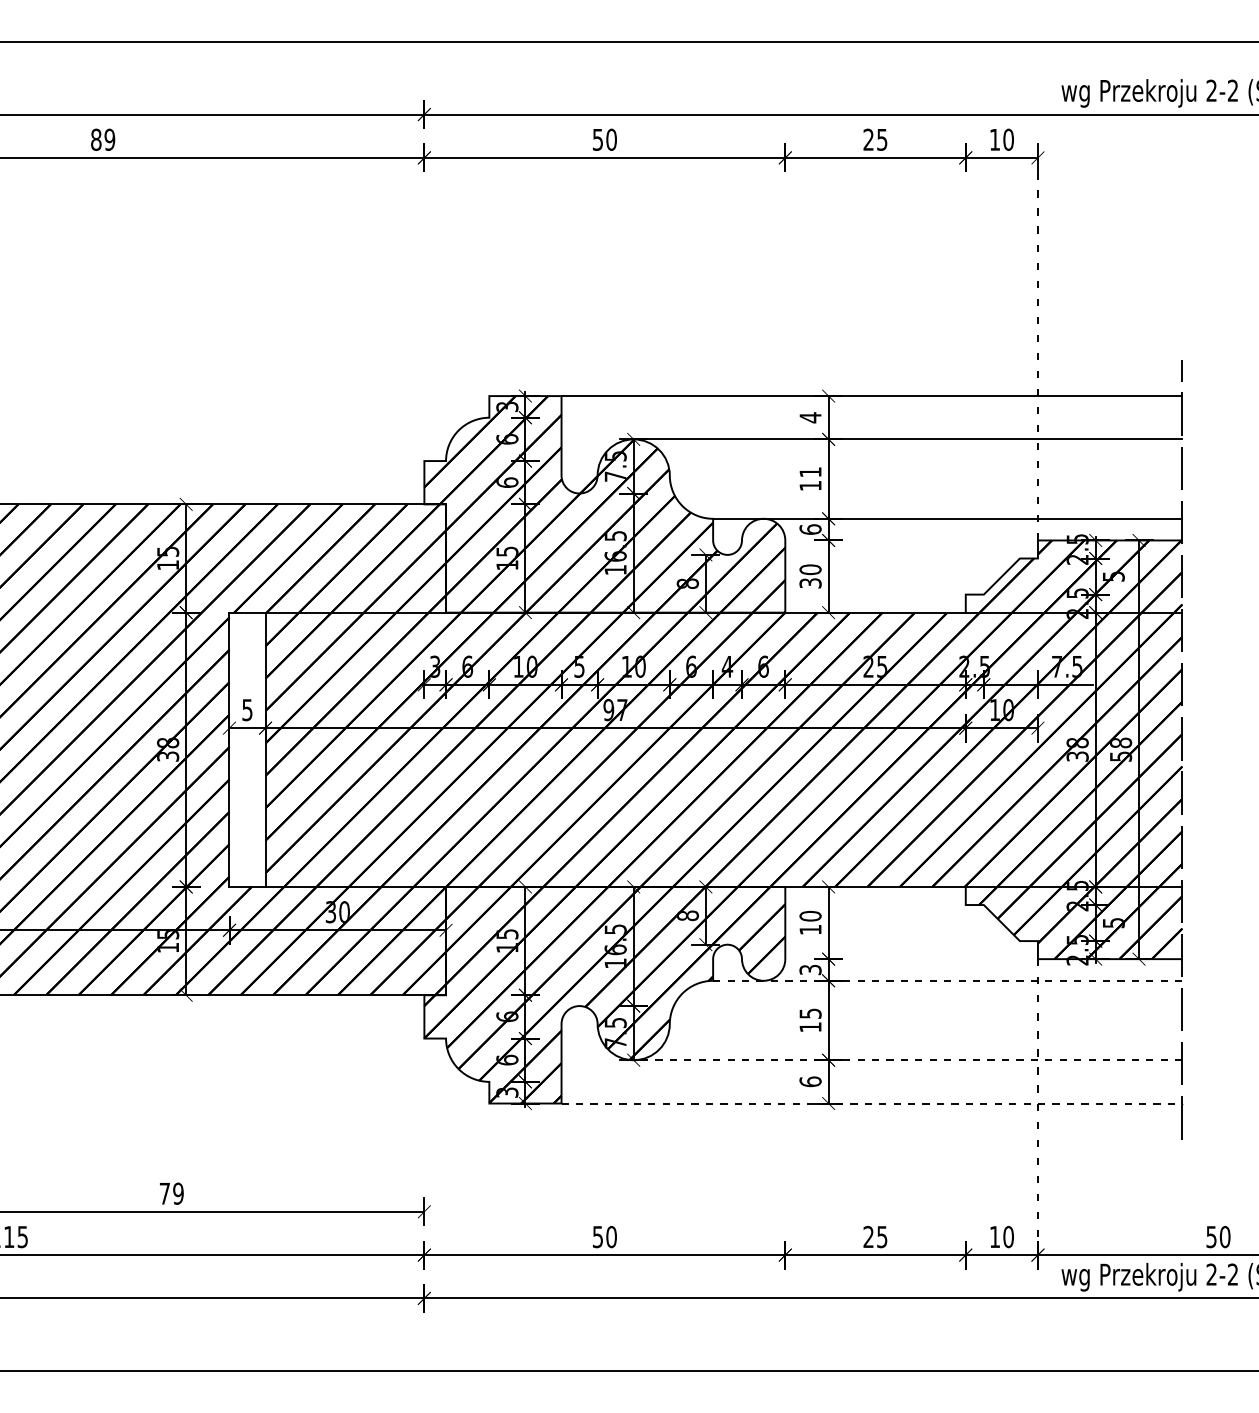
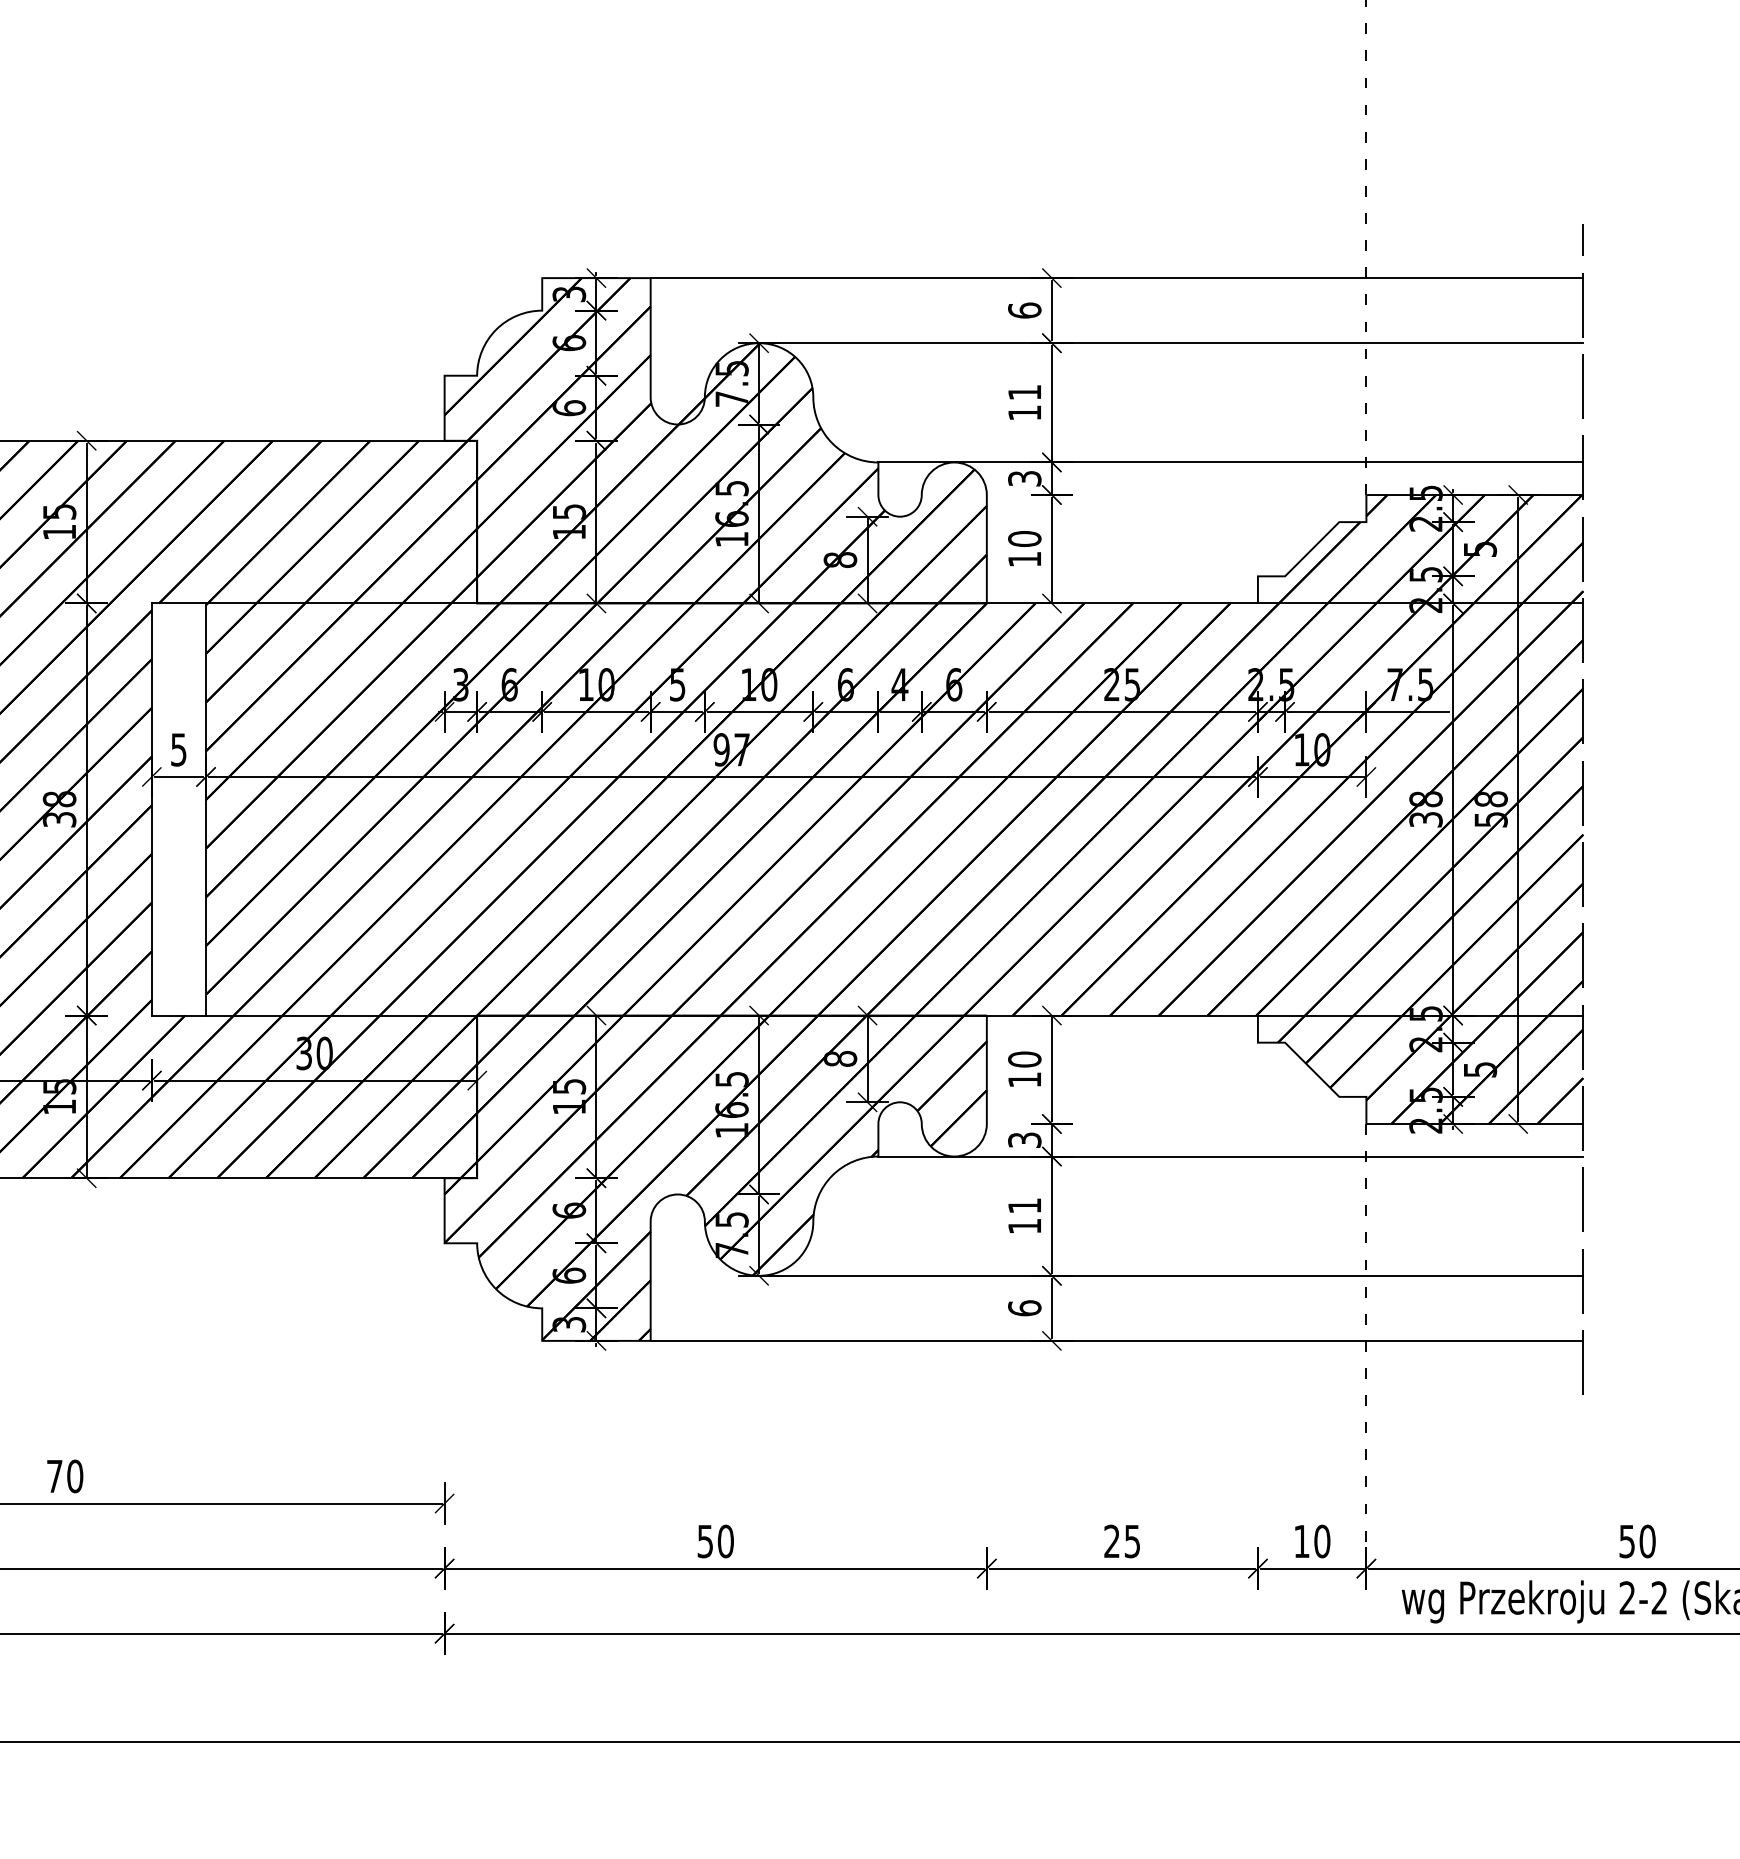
text: (810, 417) -> (1024, 310), 4 -> 6
text: (810, 529) -> (1024, 478), 6 -> 3
text: (810, 583) -> (1024, 559), 30 -> 10
line: (947, 980) -> (1230, 1156), dashed -> solid
text: (810, 1013) -> (1024, 1205), 15 -> 11
line: (907, 1060) -> (1170, 1276), dashed -> solid
line: (872, 1103) -> (1117, 1340), dashed -> solid
text: (178, 1193) -> (75, 1476), 79 -> 70

